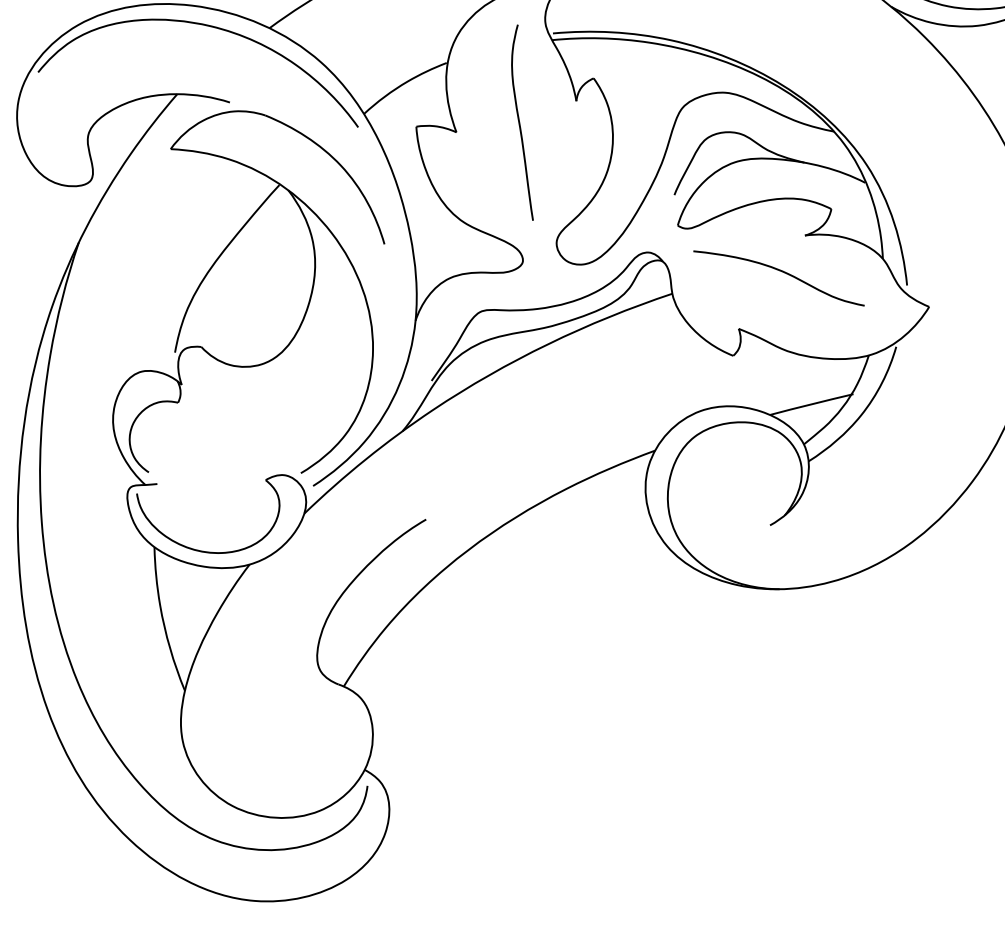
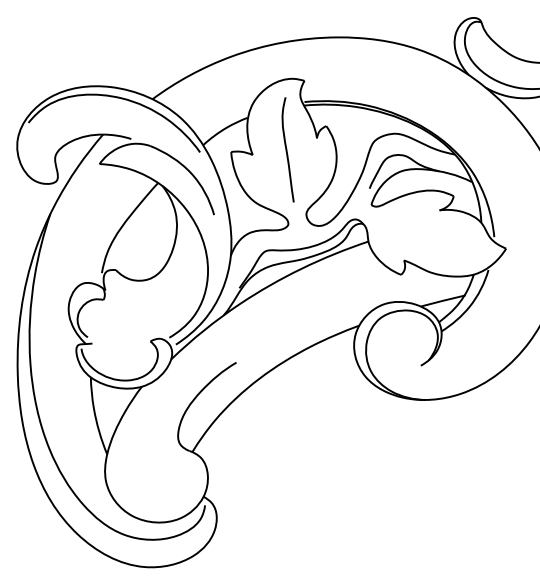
curve: (780, 273) -> (426, 230), removed

